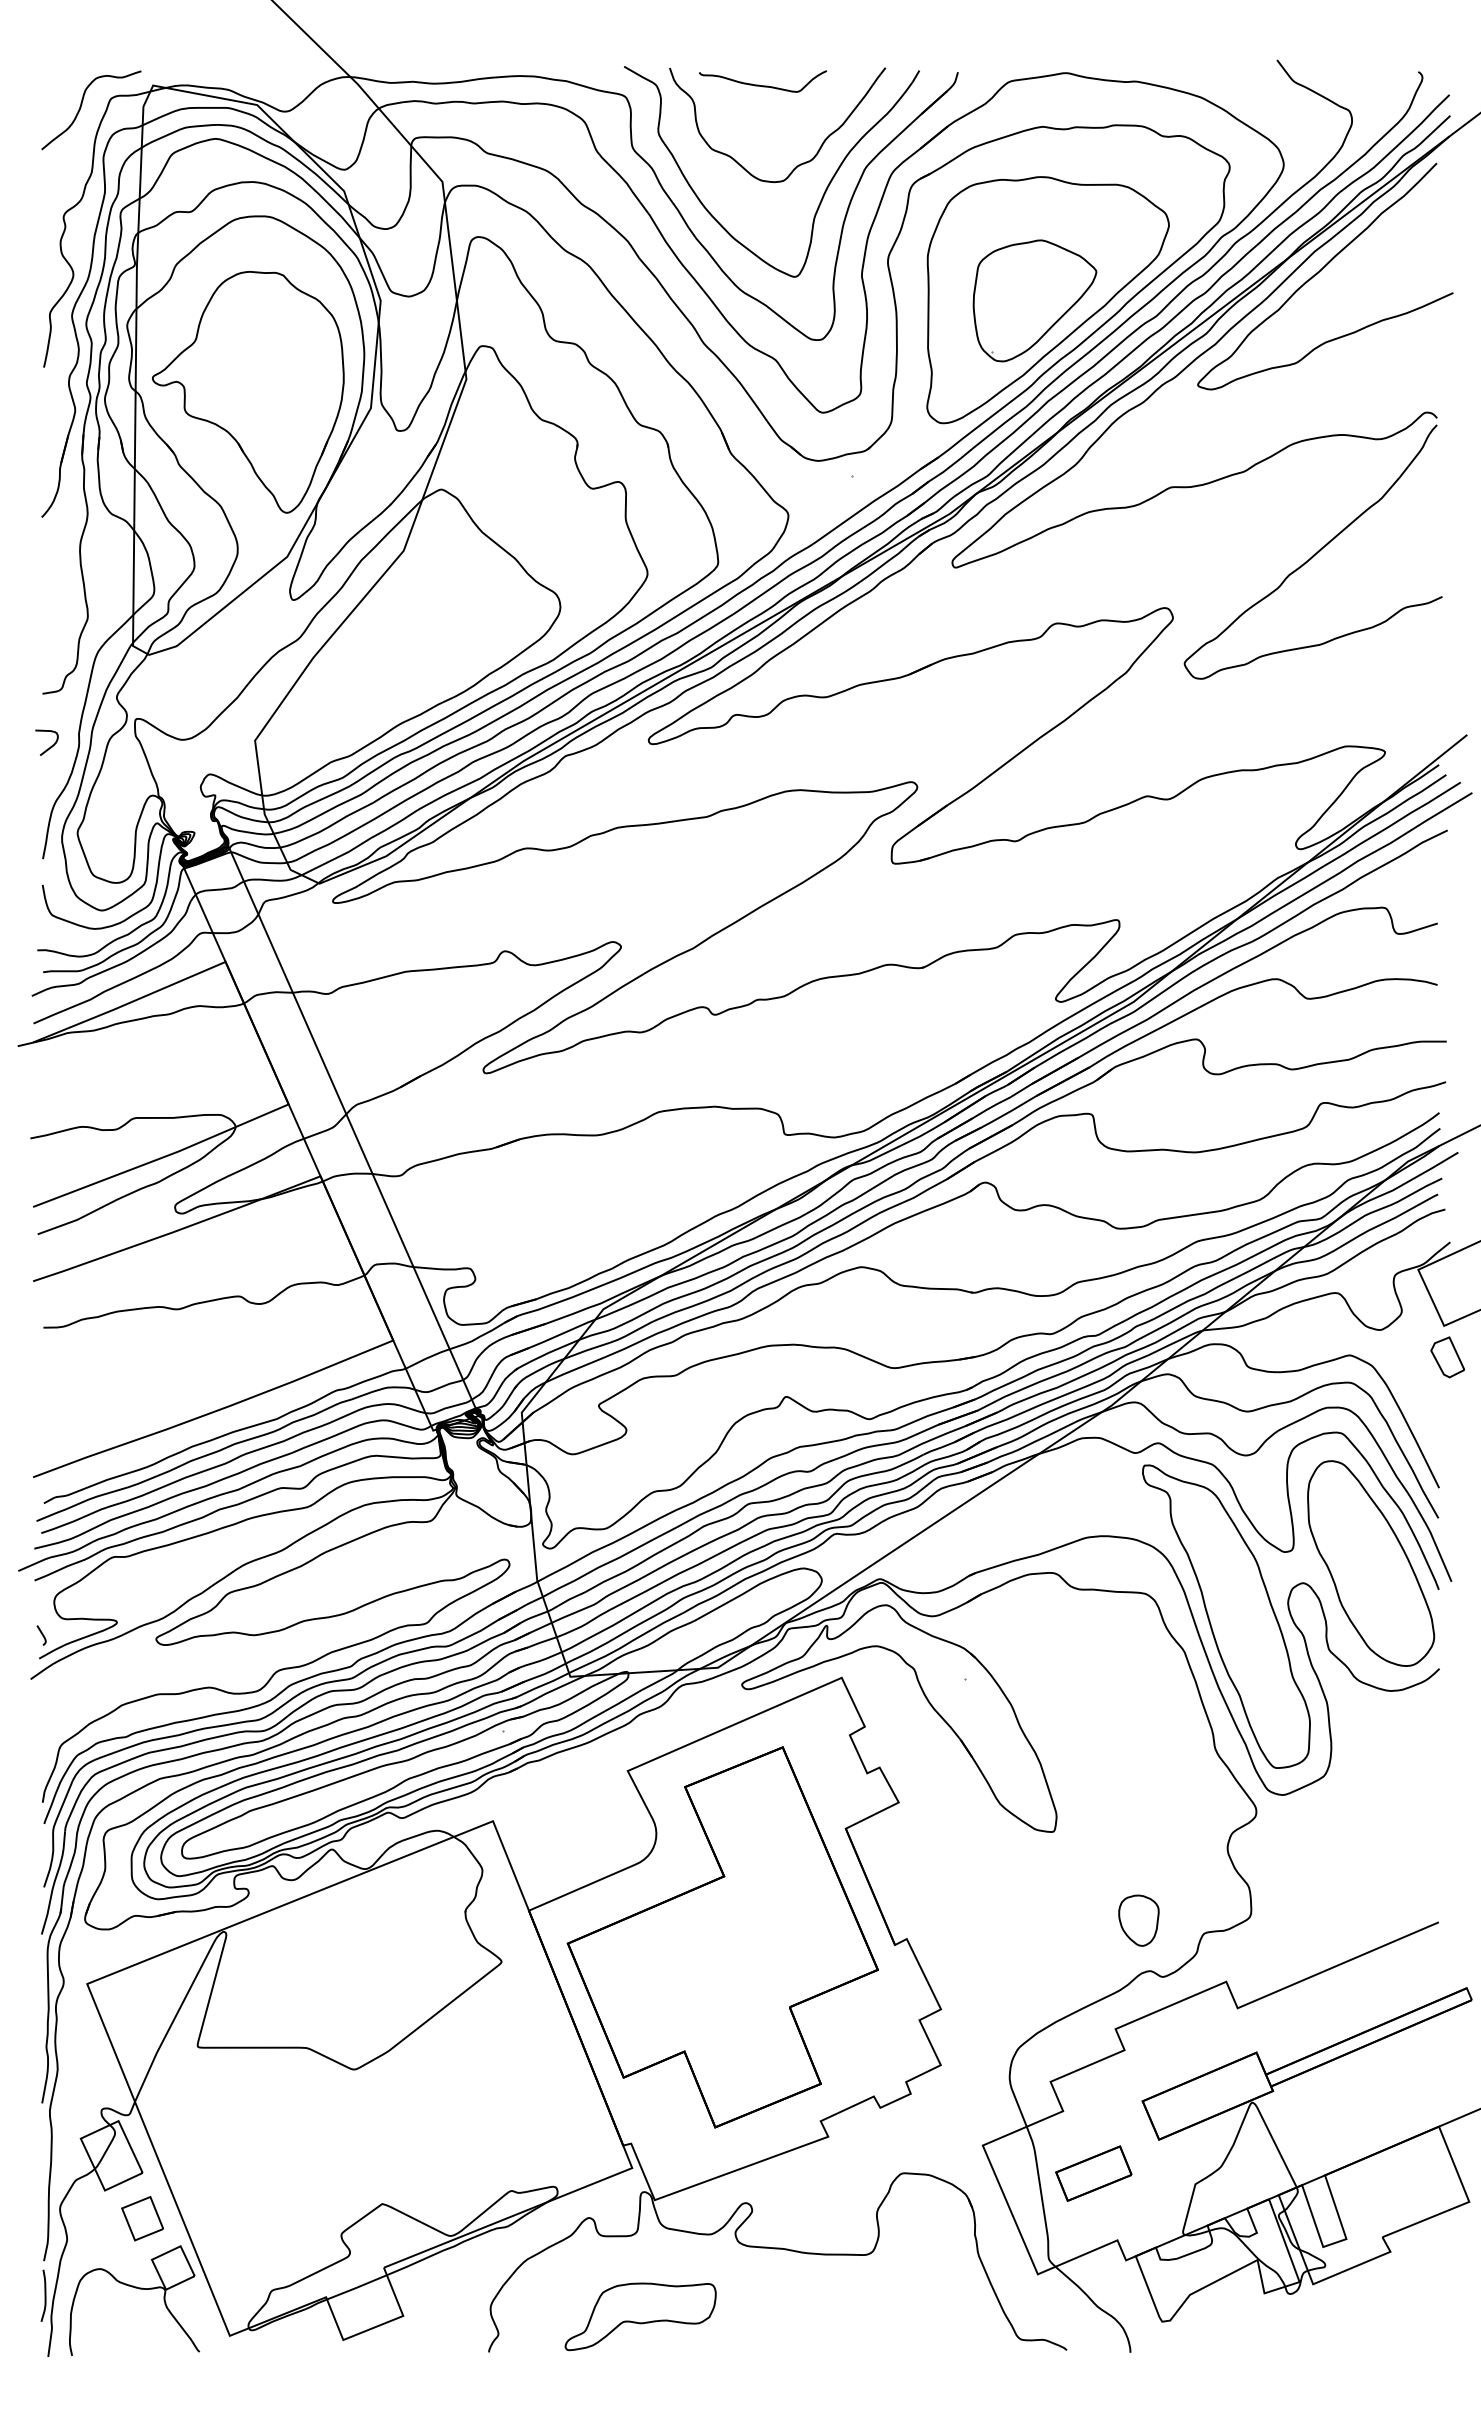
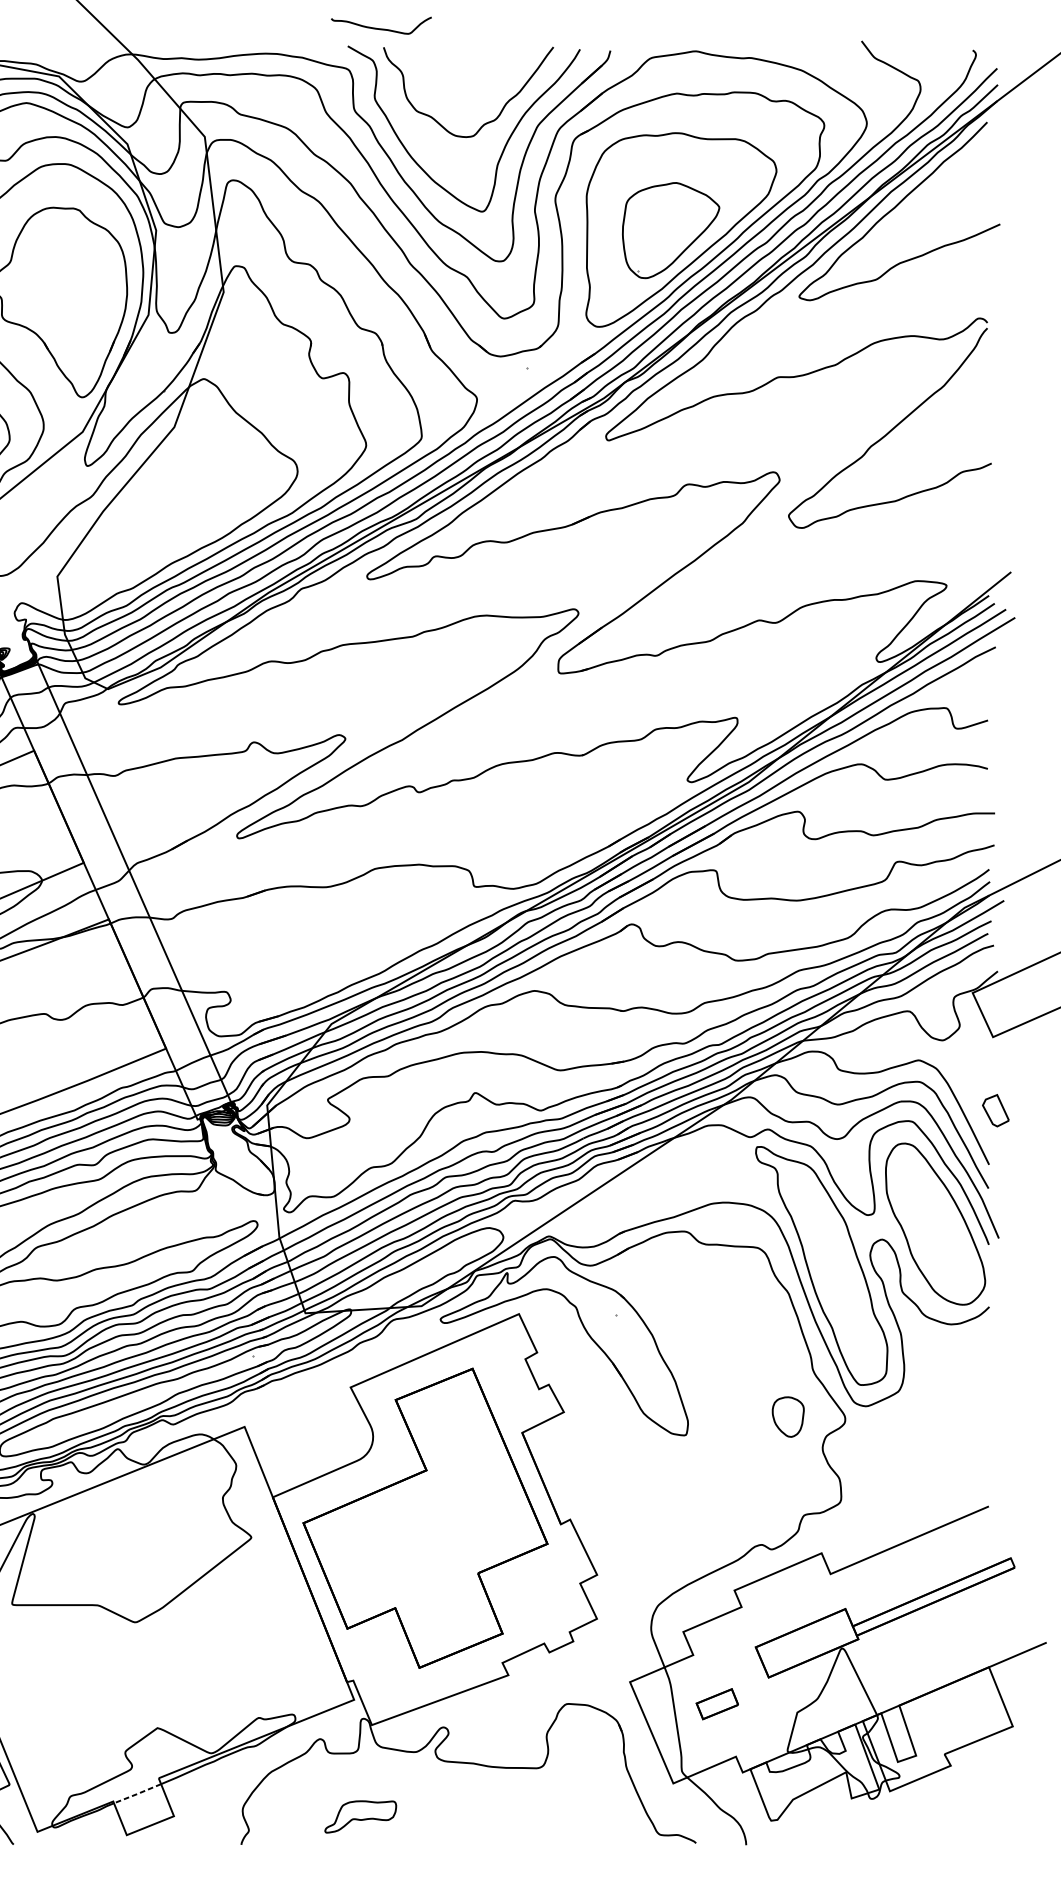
curve: (762, 85) -> (381, 28), moved
part: (1447, 1357) -> (995, 1110), moved
part: (1138, 1920) -> (787, 1416), moved
part: (1093, 2173) -> (717, 1704), size x0.7
line: (356, 2287) -> (137, 1793), solid -> dashed
part: (640, 2316) -> (360, 1816), size x0.6

